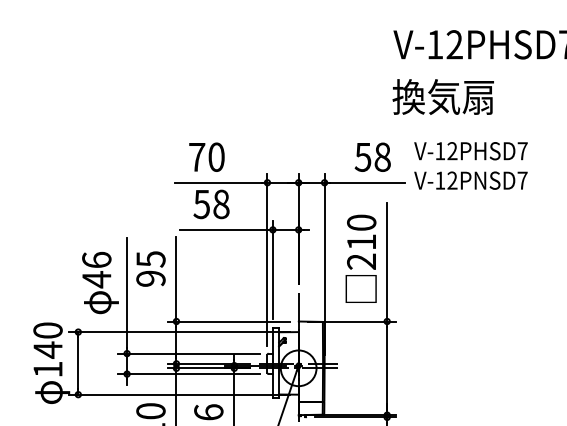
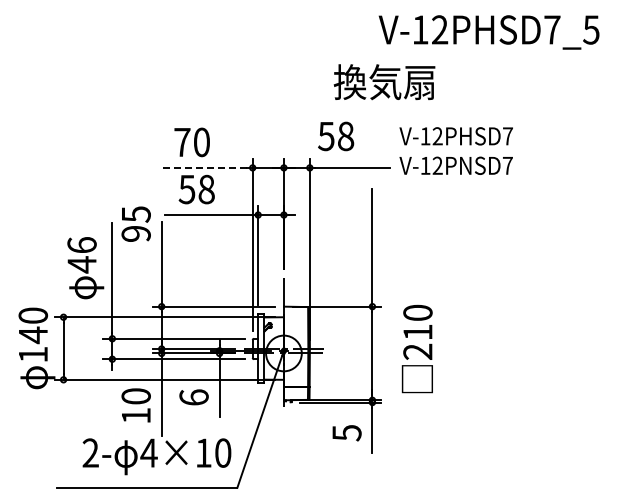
text: (443, 97) -> (384, 82), moved
text: (373, 157) -> (336, 136), moved
line: (218, 182) -> (203, 167), solid -> dashed
text: (360, 258) -> (416, 348), moved
text: (150, 268) -> (135, 223), moved

